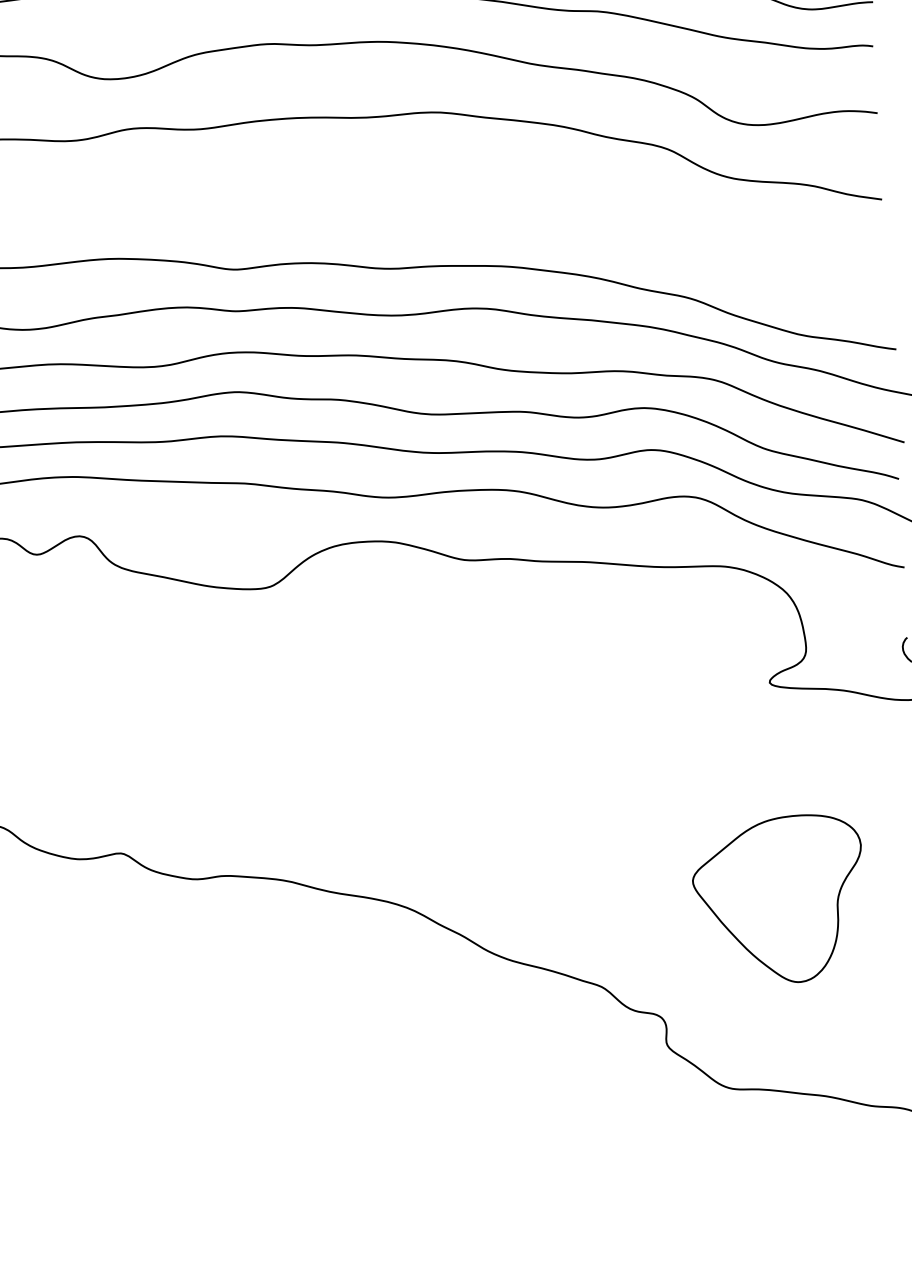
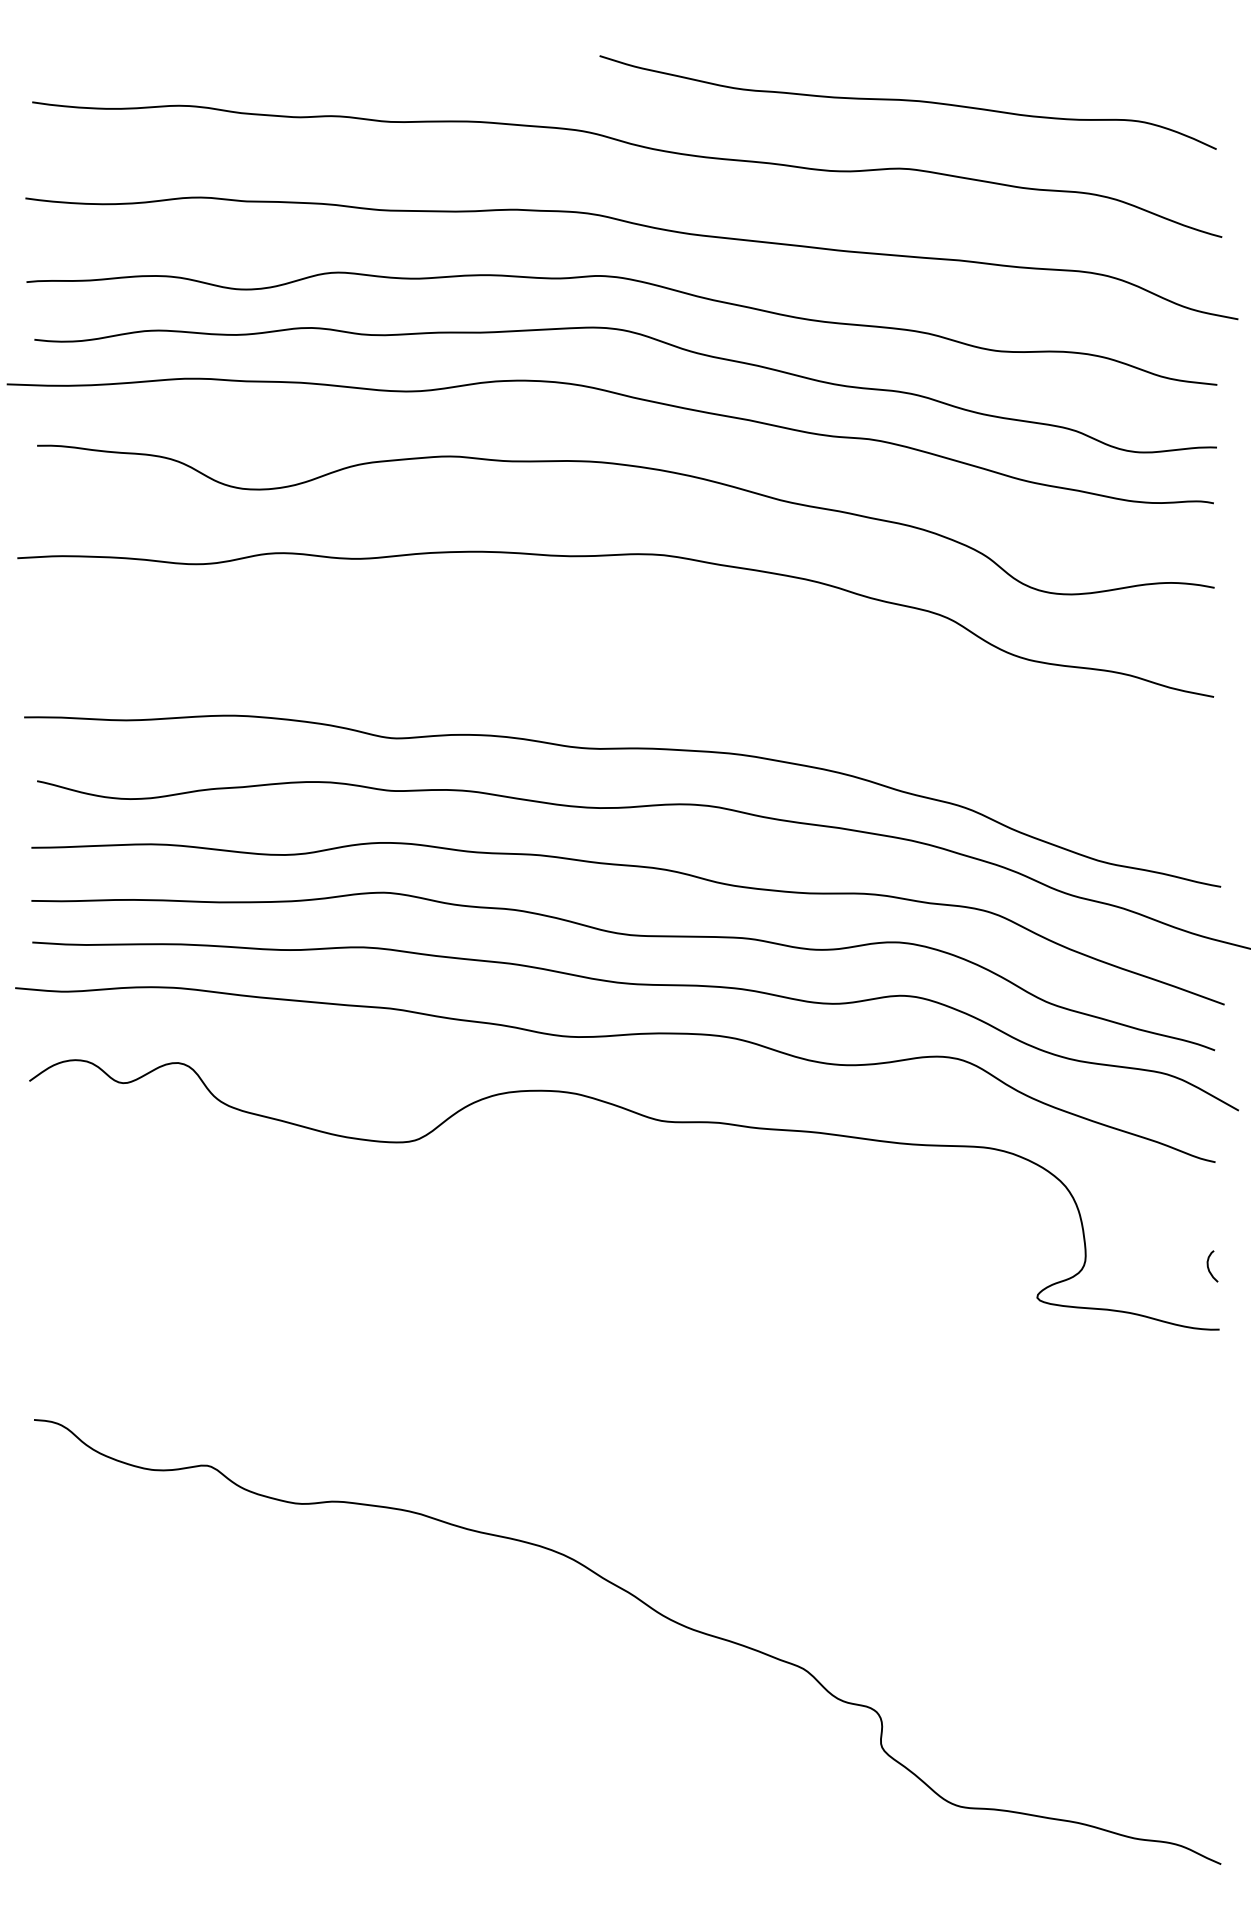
part: (779, 899) -> (1033, 1571), removed

